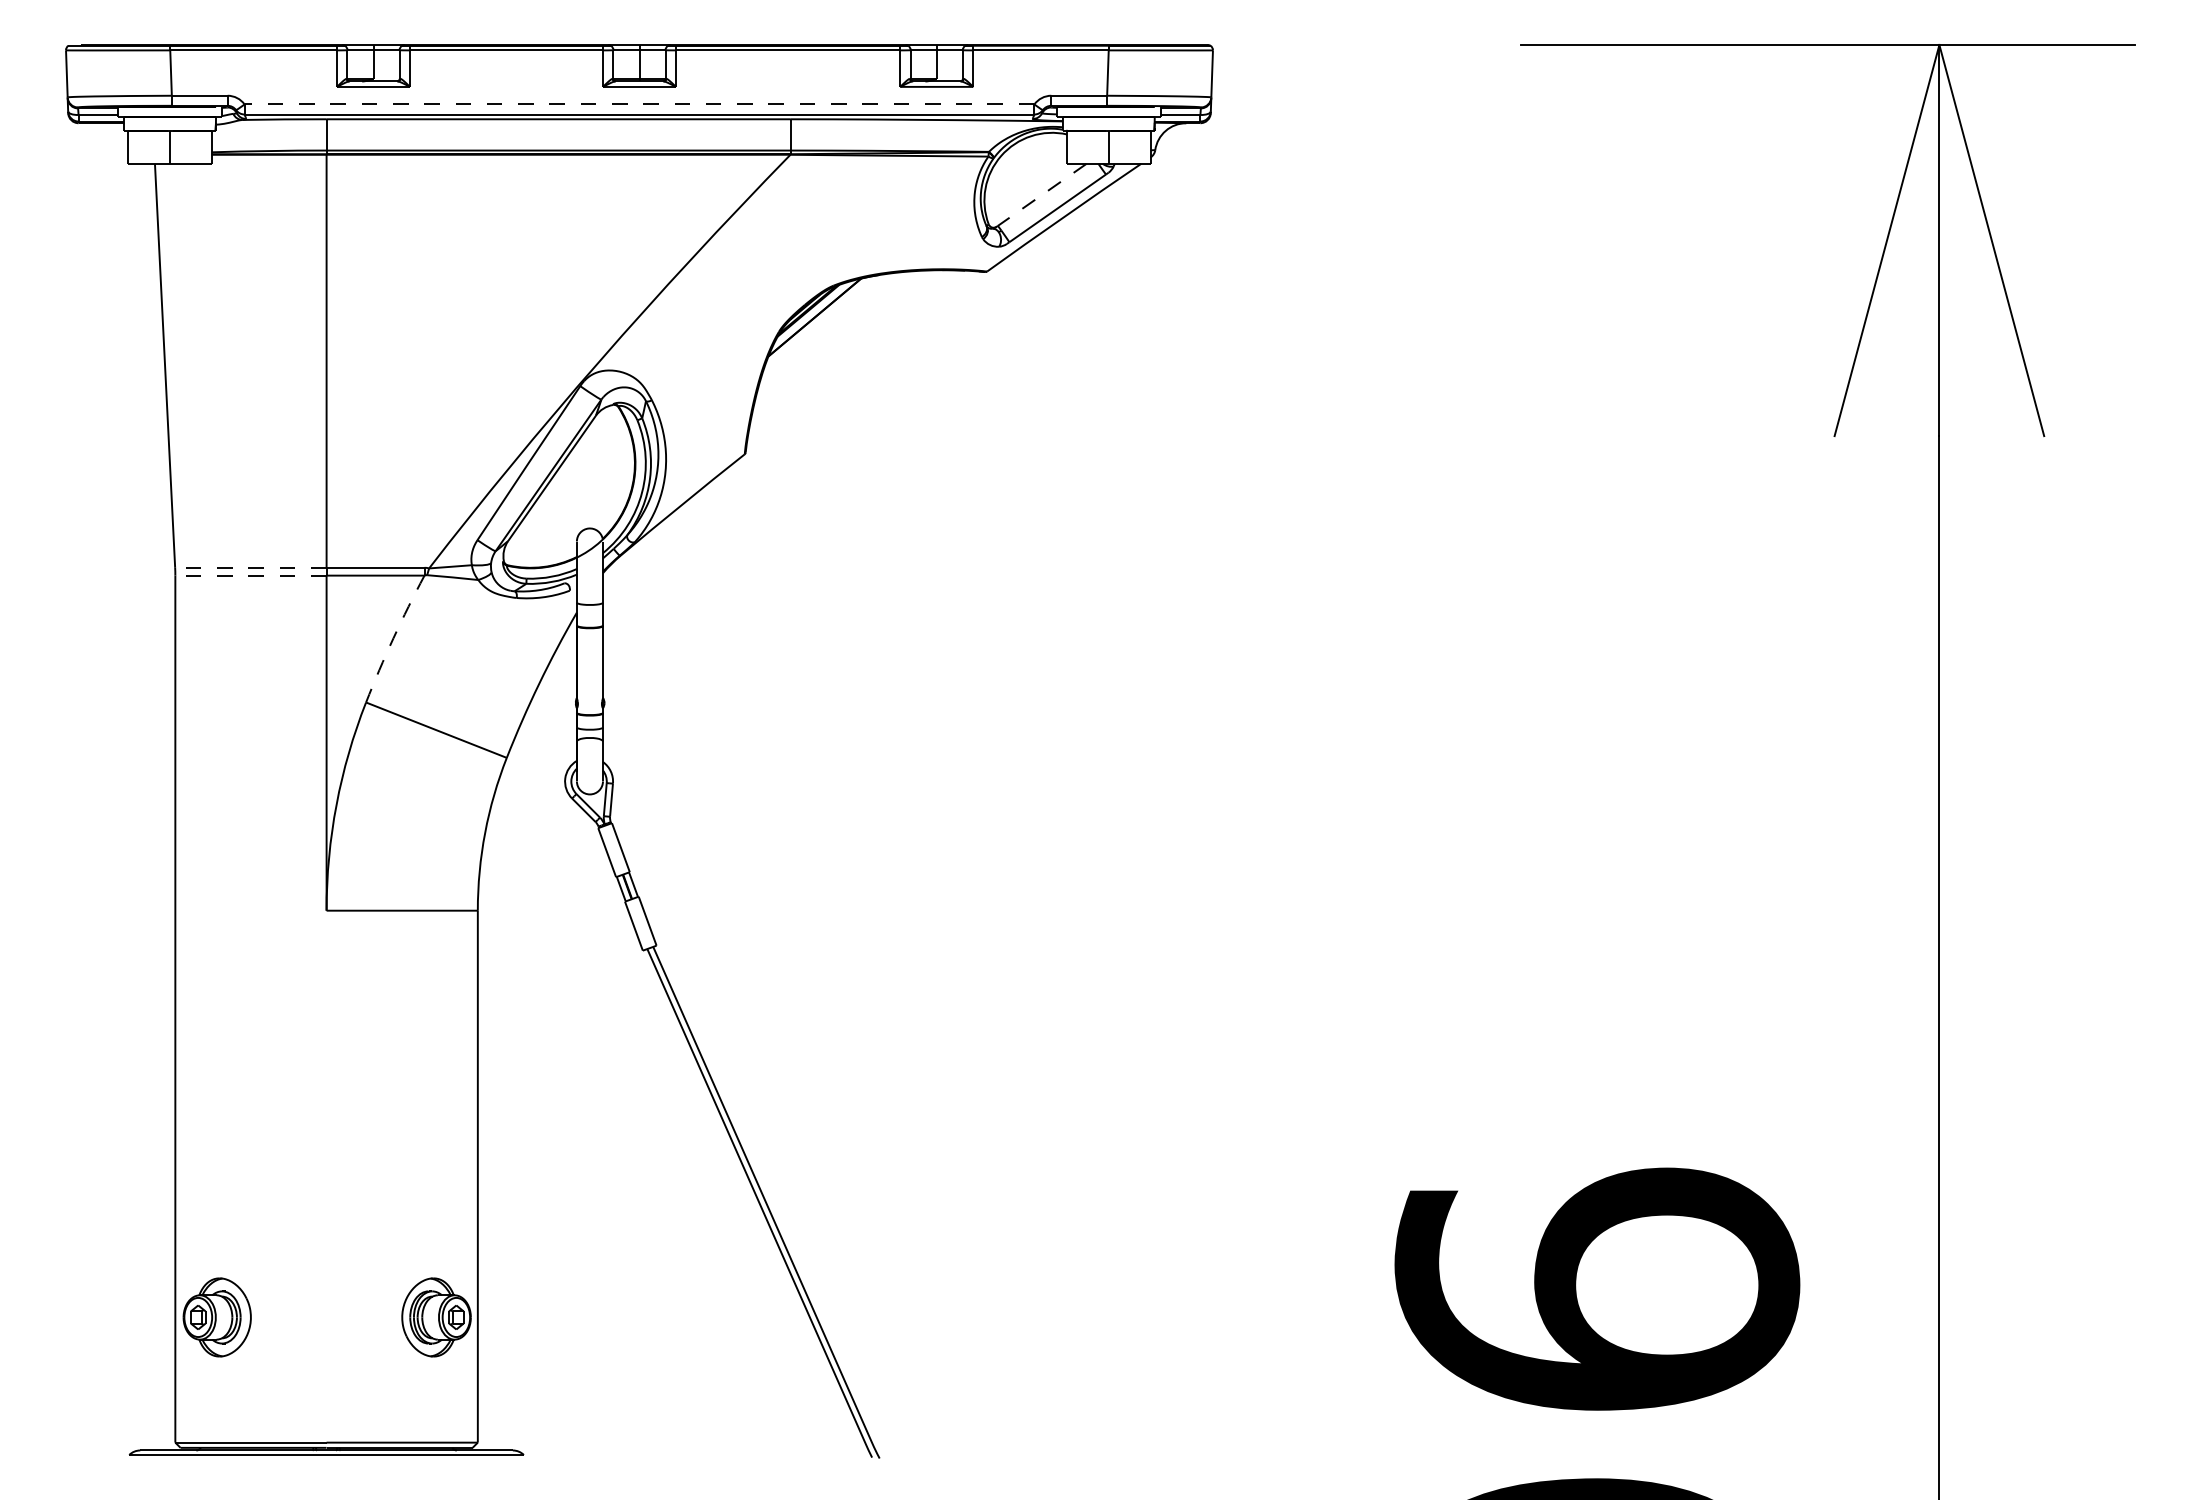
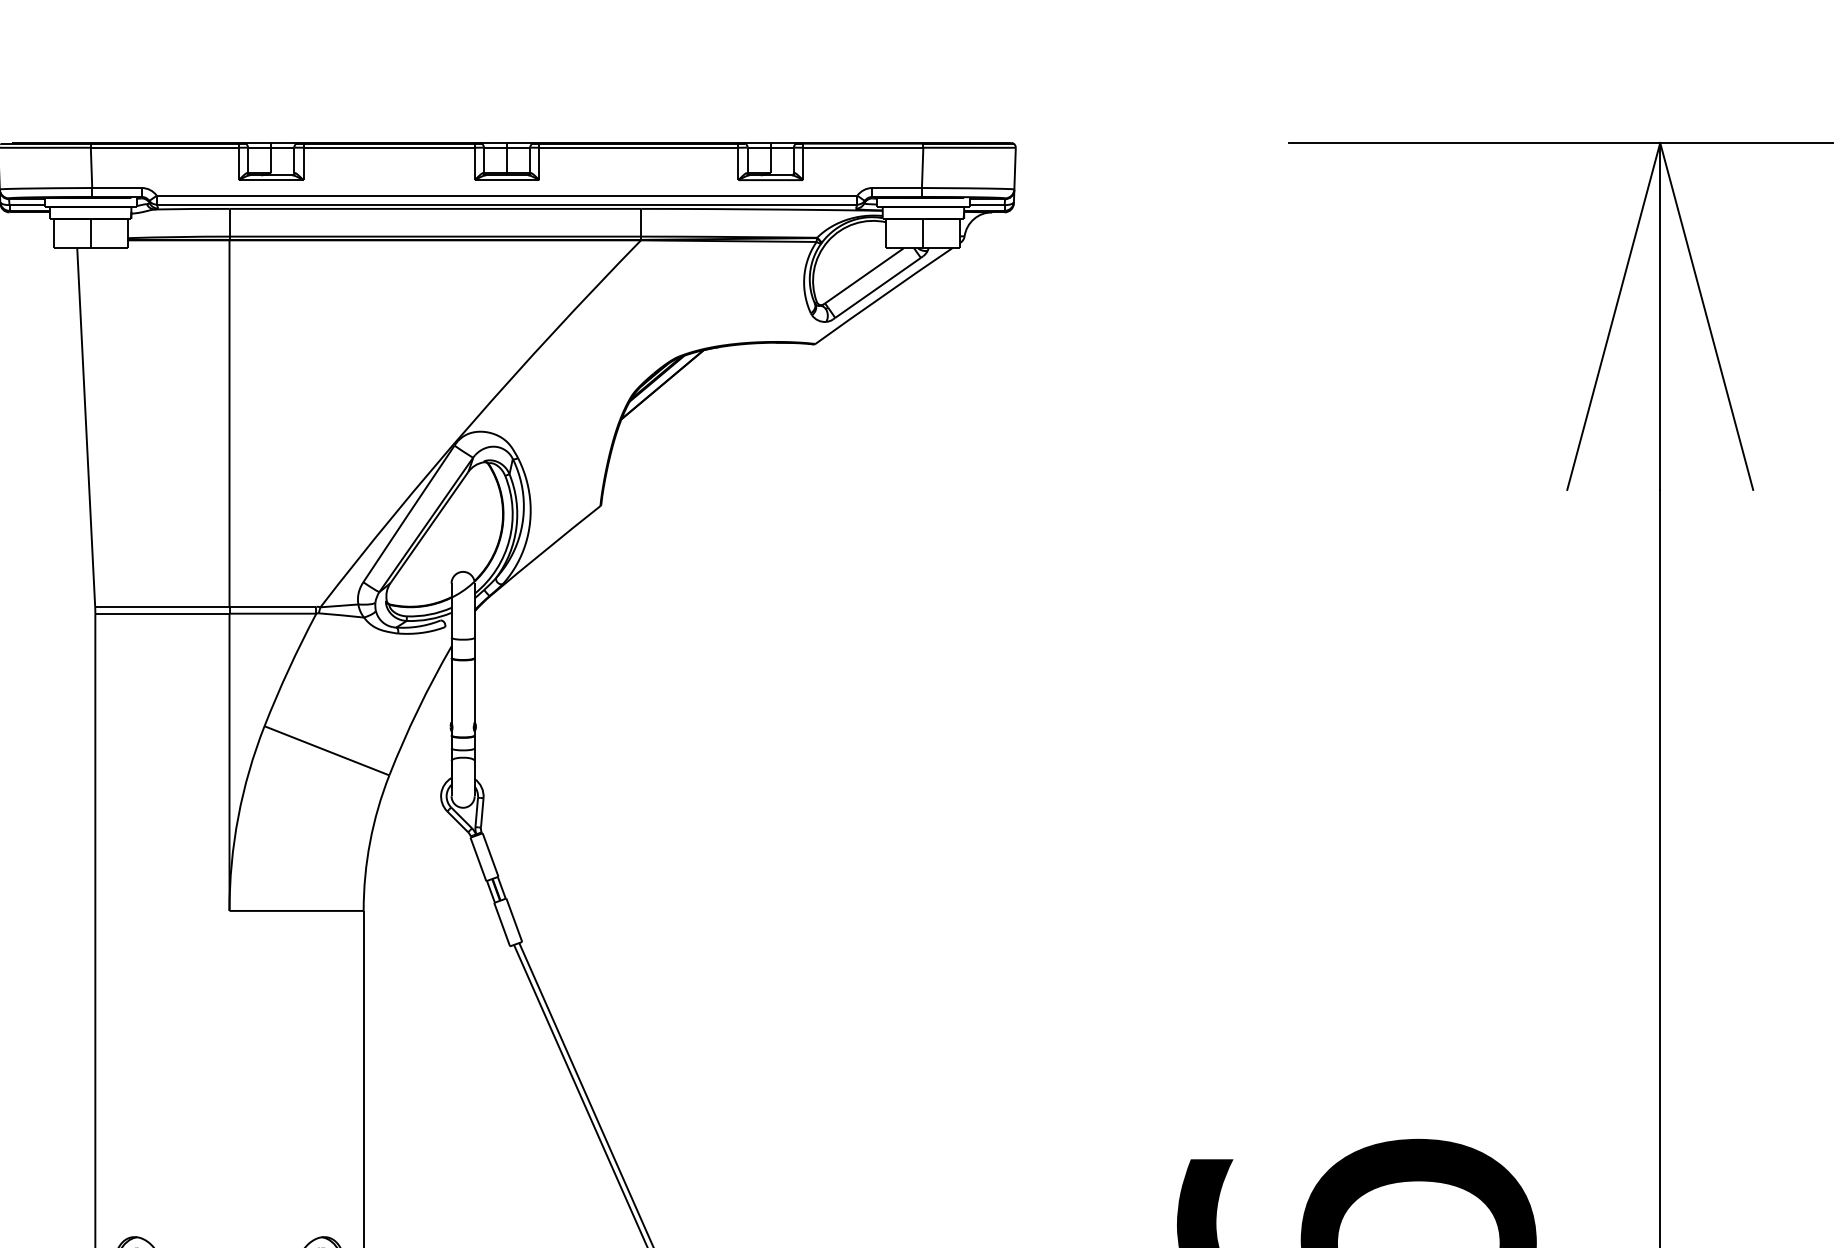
line: (639, 104) -> (507, 195), dashed -> solid
line: (1041, 195) -> (863, 276), dashed -> solid
line: (250, 567) -> (162, 606), dashed -> solid
line: (250, 575) -> (162, 613), dashed -> solid
line: (393, 638) -> (288, 669), dashed -> solid

